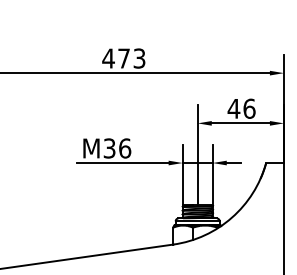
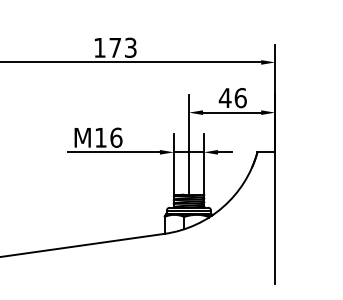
text: (108, 58) -> (99, 47), 473 -> 173
text: (109, 148) -> (100, 137), 36 -> 16

